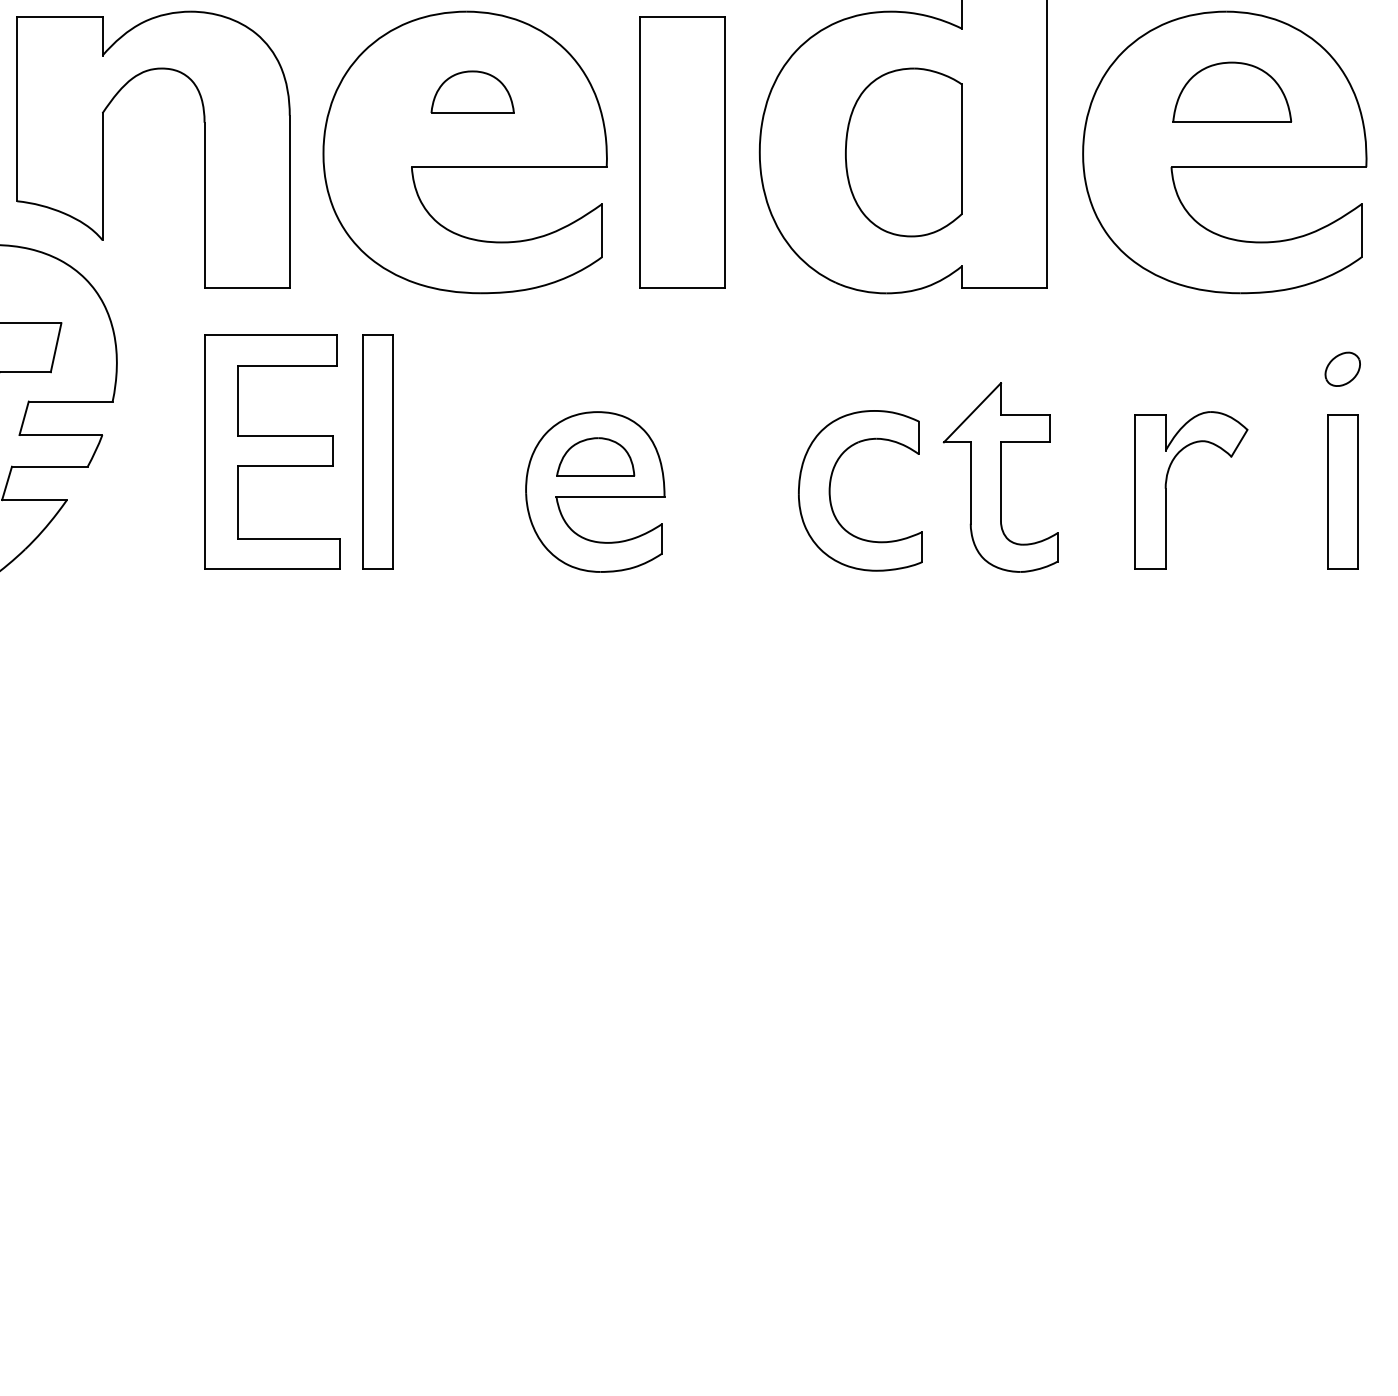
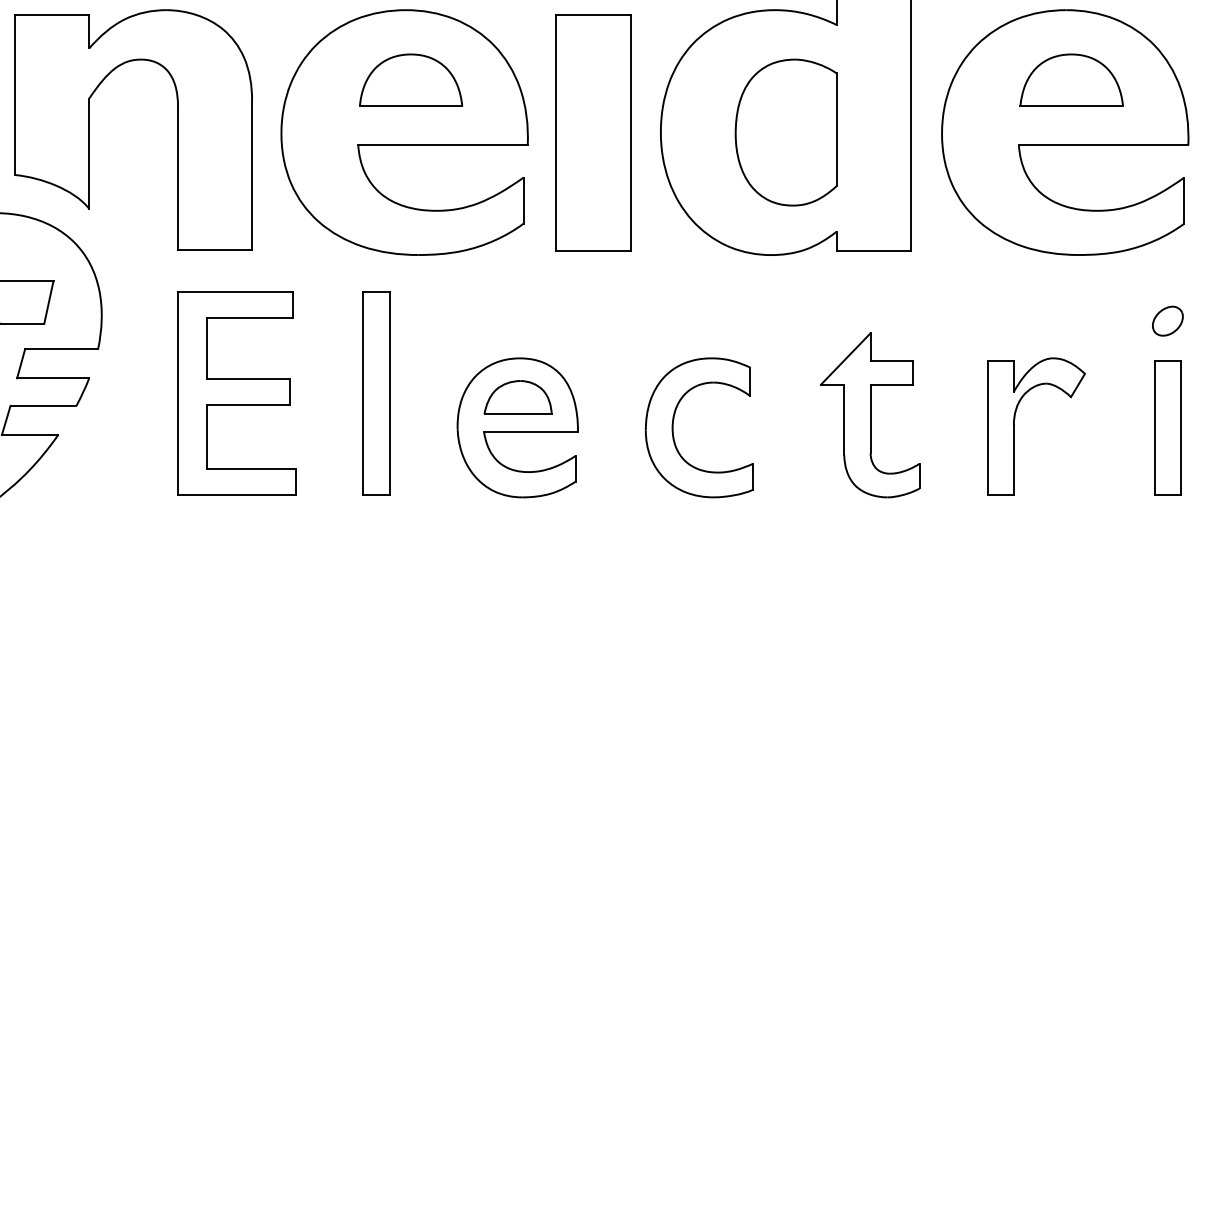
part: (473, 91) -> (411, 79), size x1.43
part: (377, 452) -> (376, 393), moved
part: (830, 490) -> (673, 427), moved

